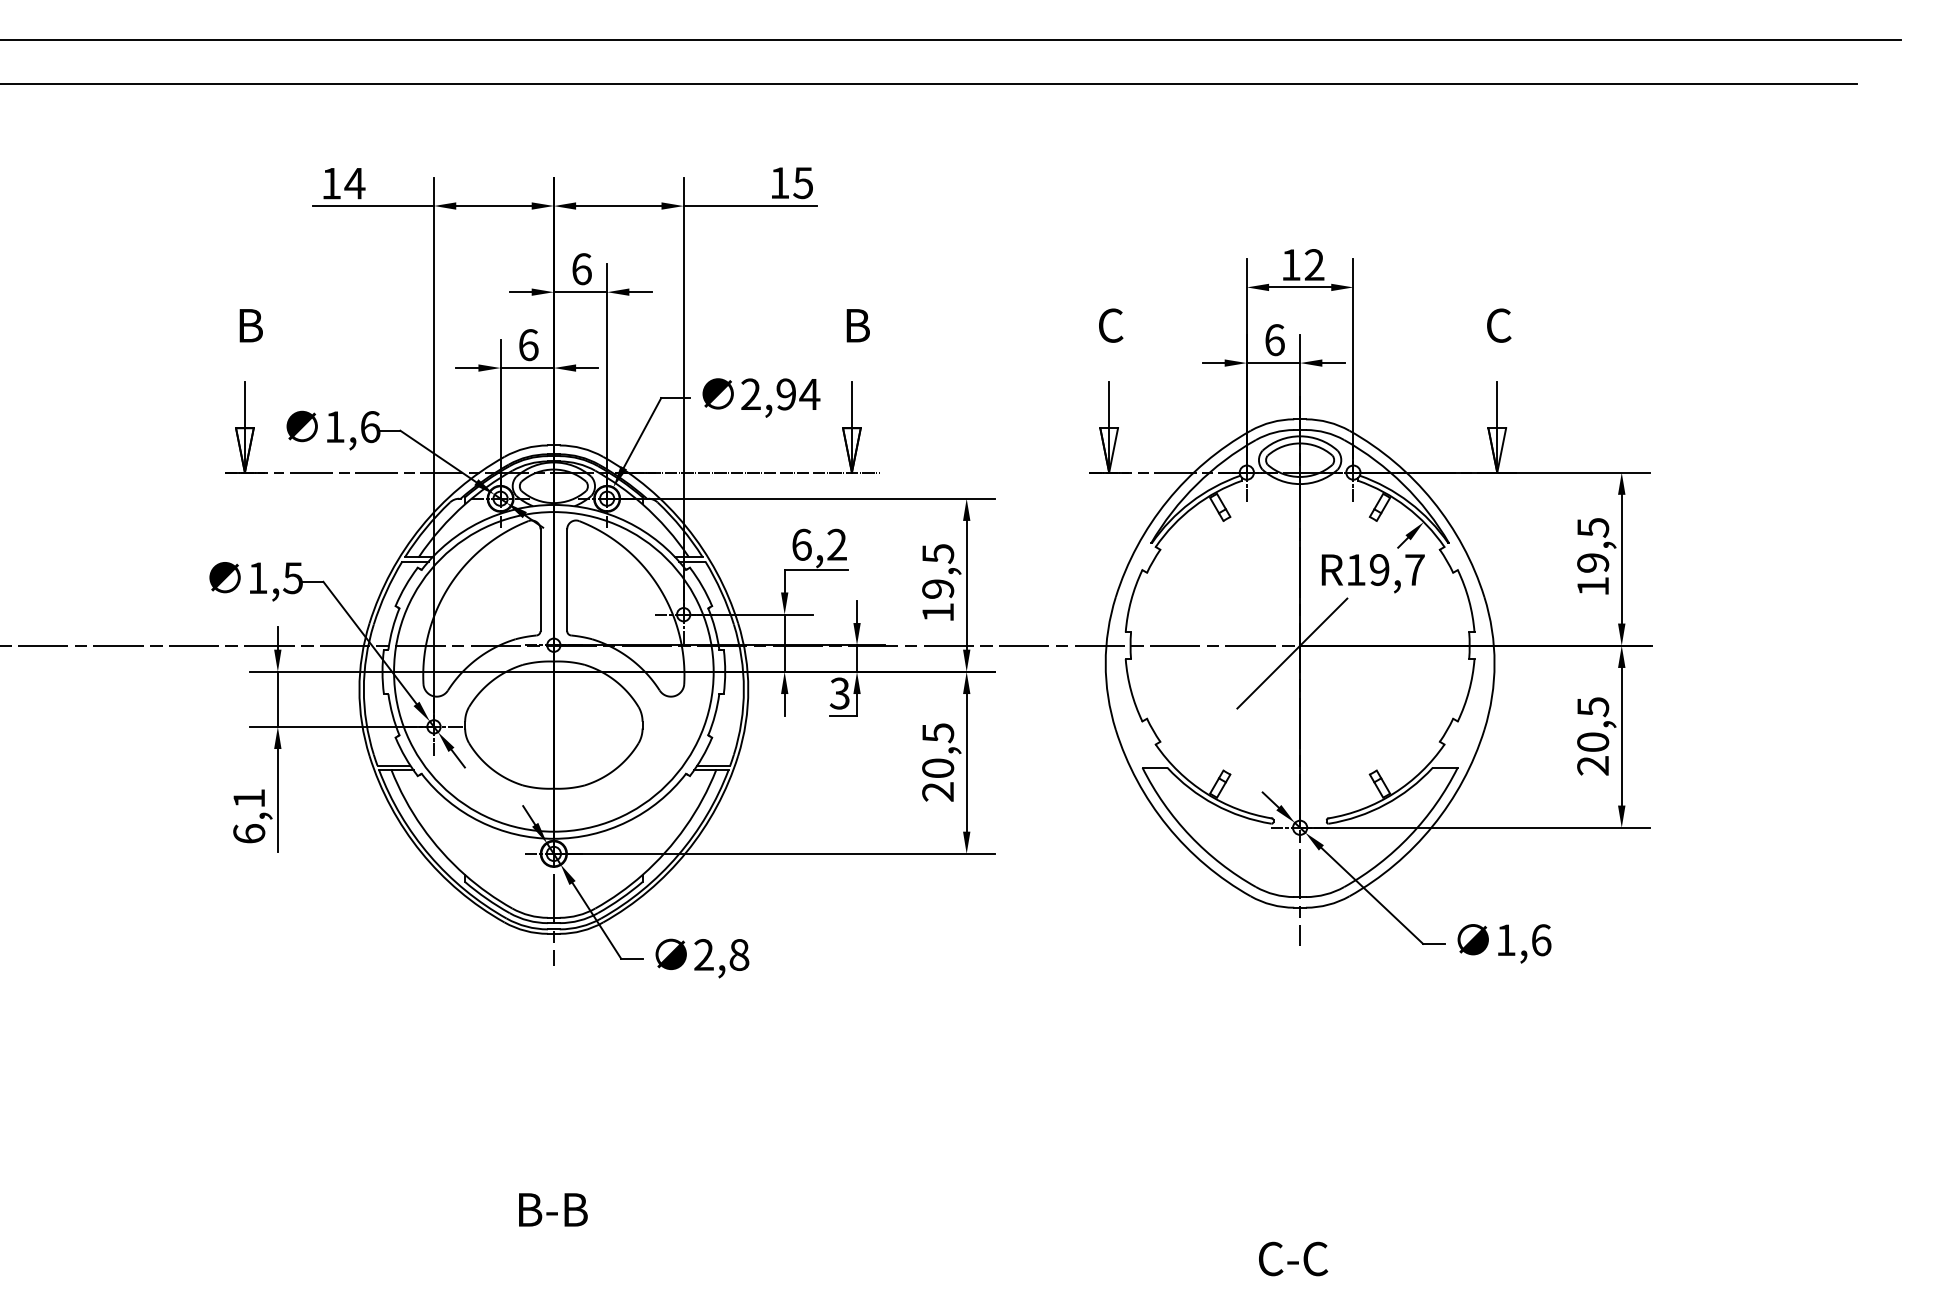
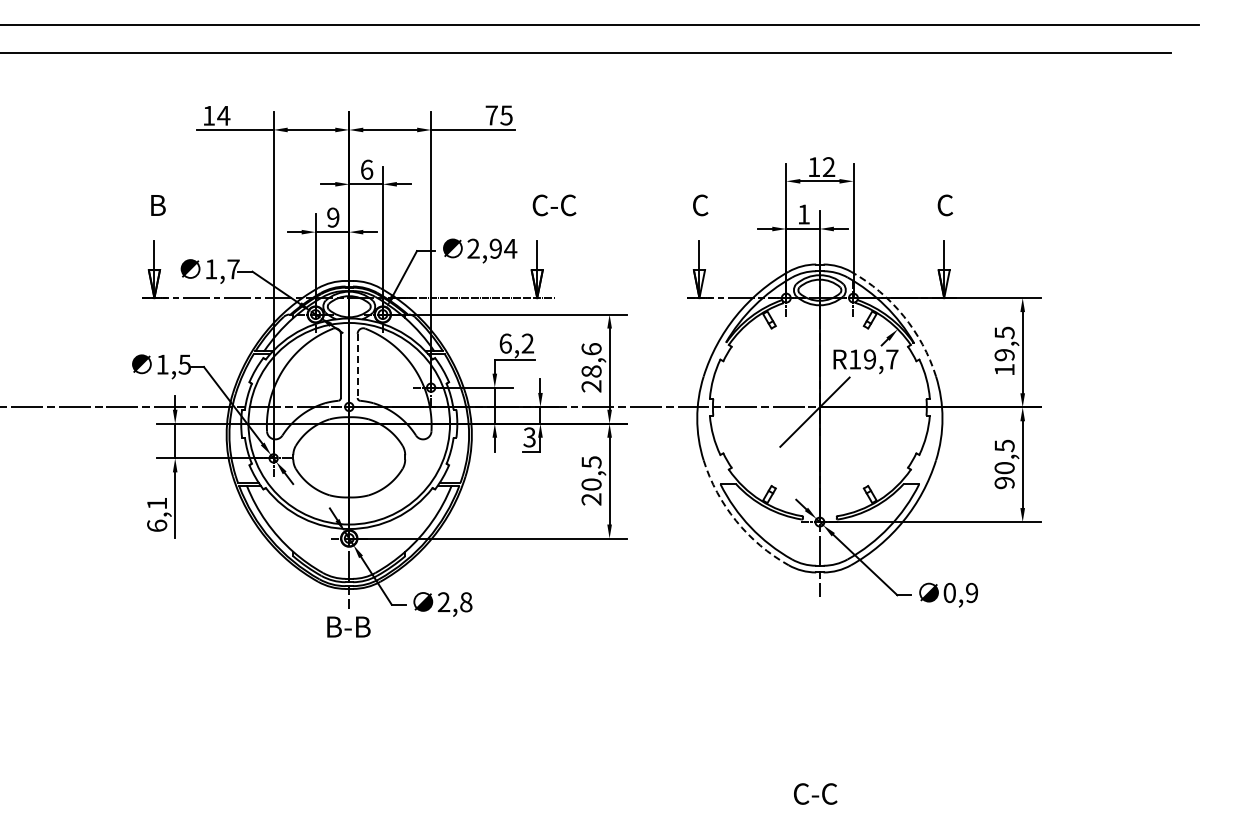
text: (779, 183) -> (491, 115), 15 -> 75
text: (879, 325) -> (554, 205), B -> C-C
text: (1275, 340) -> (804, 214), 6 -> 1
text: (528, 344) -> (333, 217), 6 -> 9
text: (370, 427) -> (233, 269), 1,6 -> 1,7
arc: (1432, 501) -> (903, 316), solid -> dashed
line: (566, 581) -> (357, 366), solid -> dashed
text: (937, 582) -> (591, 367), 19,5 -> 28,6
text: (1592, 765) -> (1004, 482), 20,5 -> 90,5
arc: (1167, 825) -> (736, 520), solid -> dashed
text: (1523, 939) -> (960, 592), 1,6 -> 0,9
text: (552, 1209) -> (348, 626), moved

